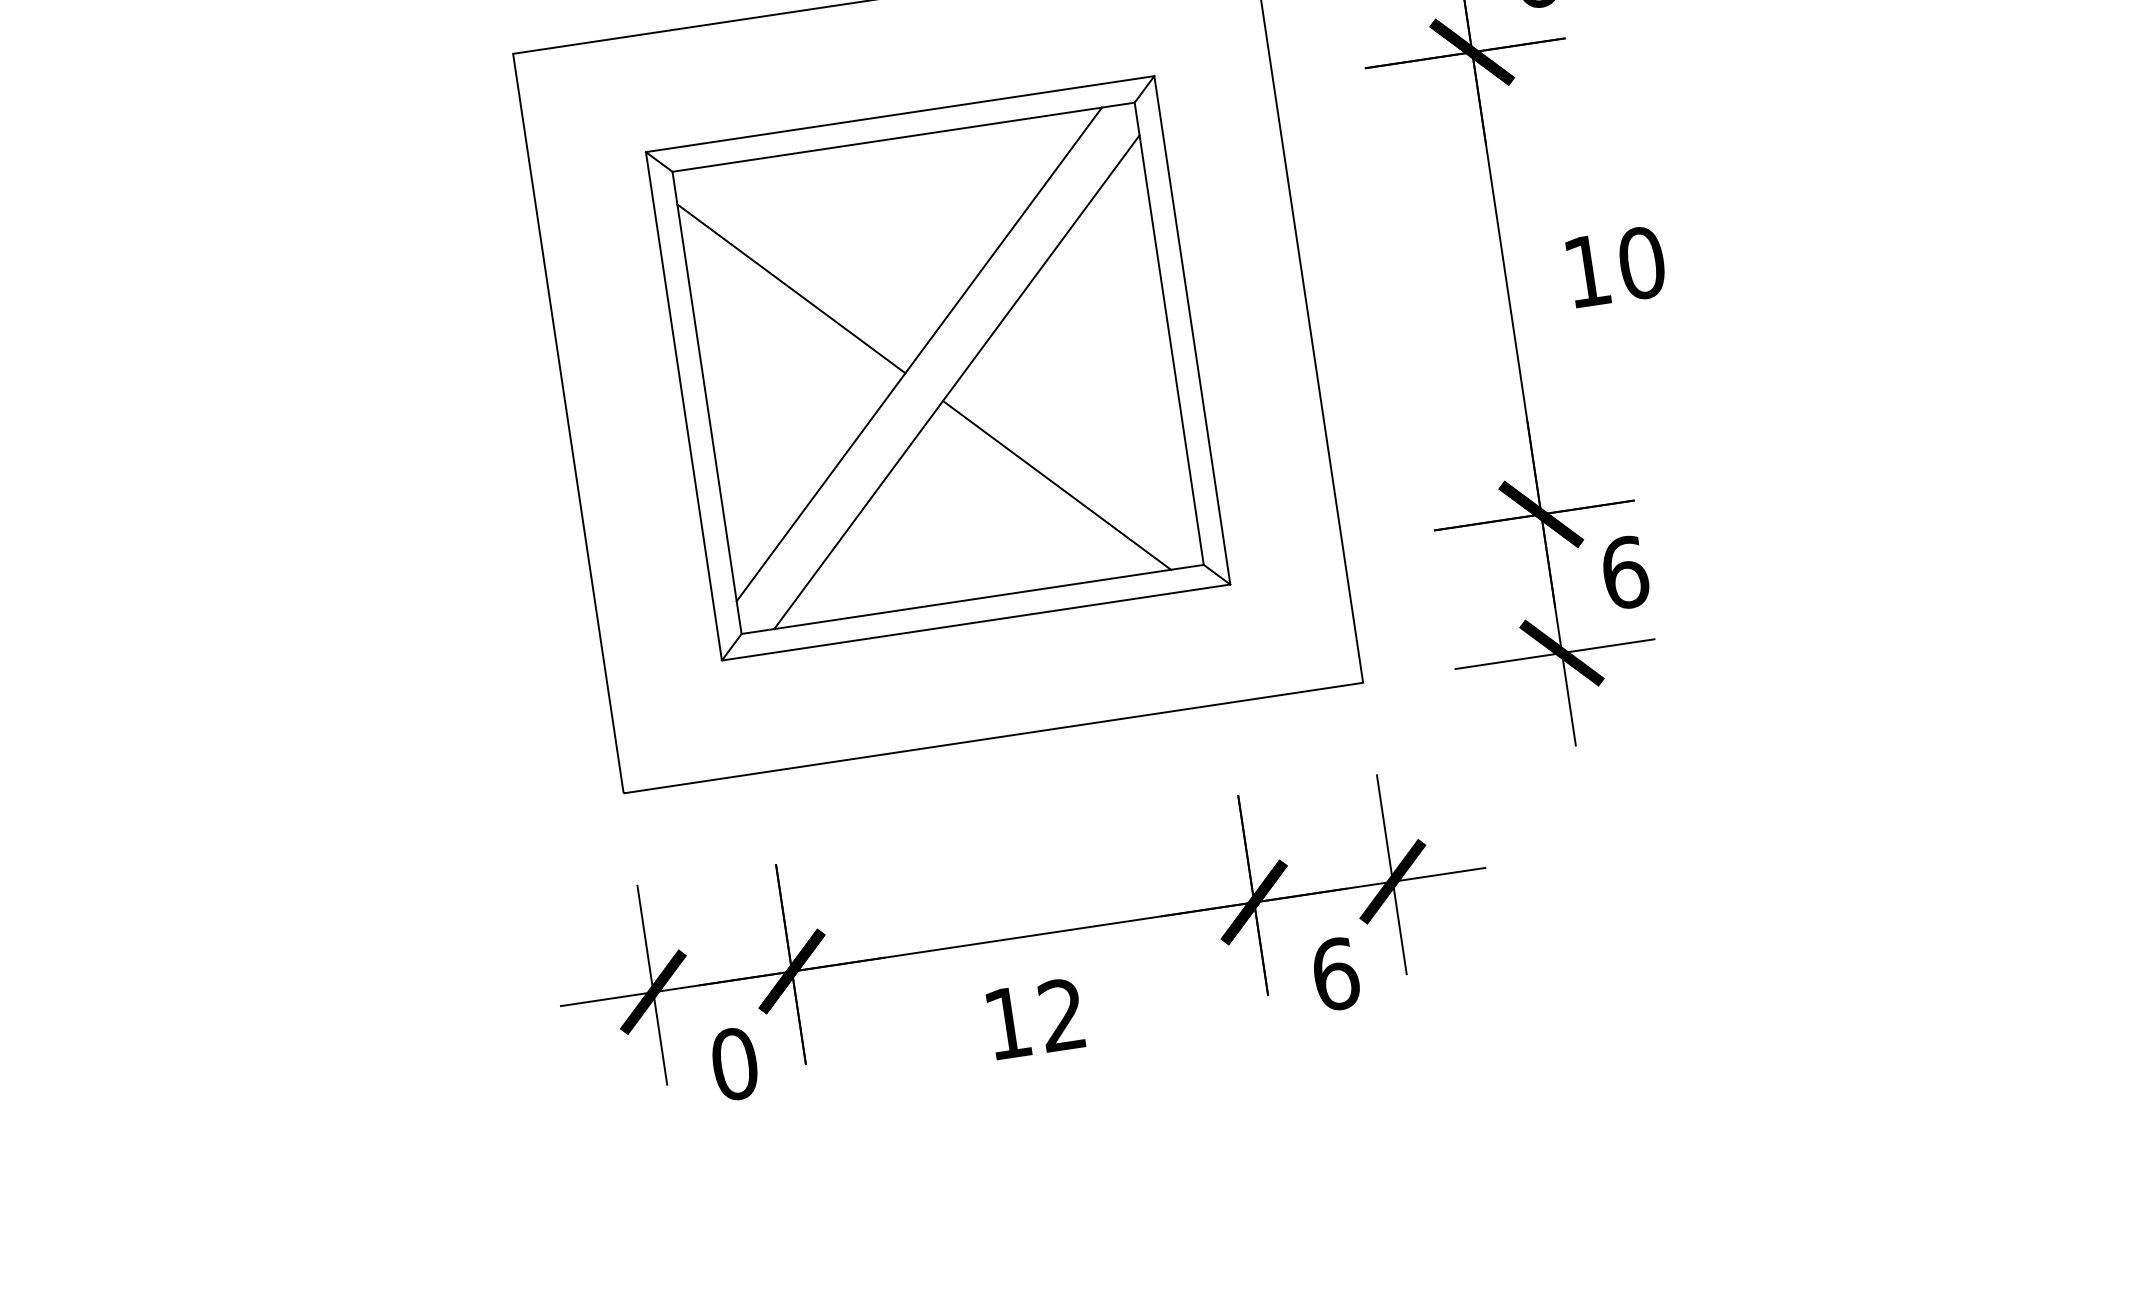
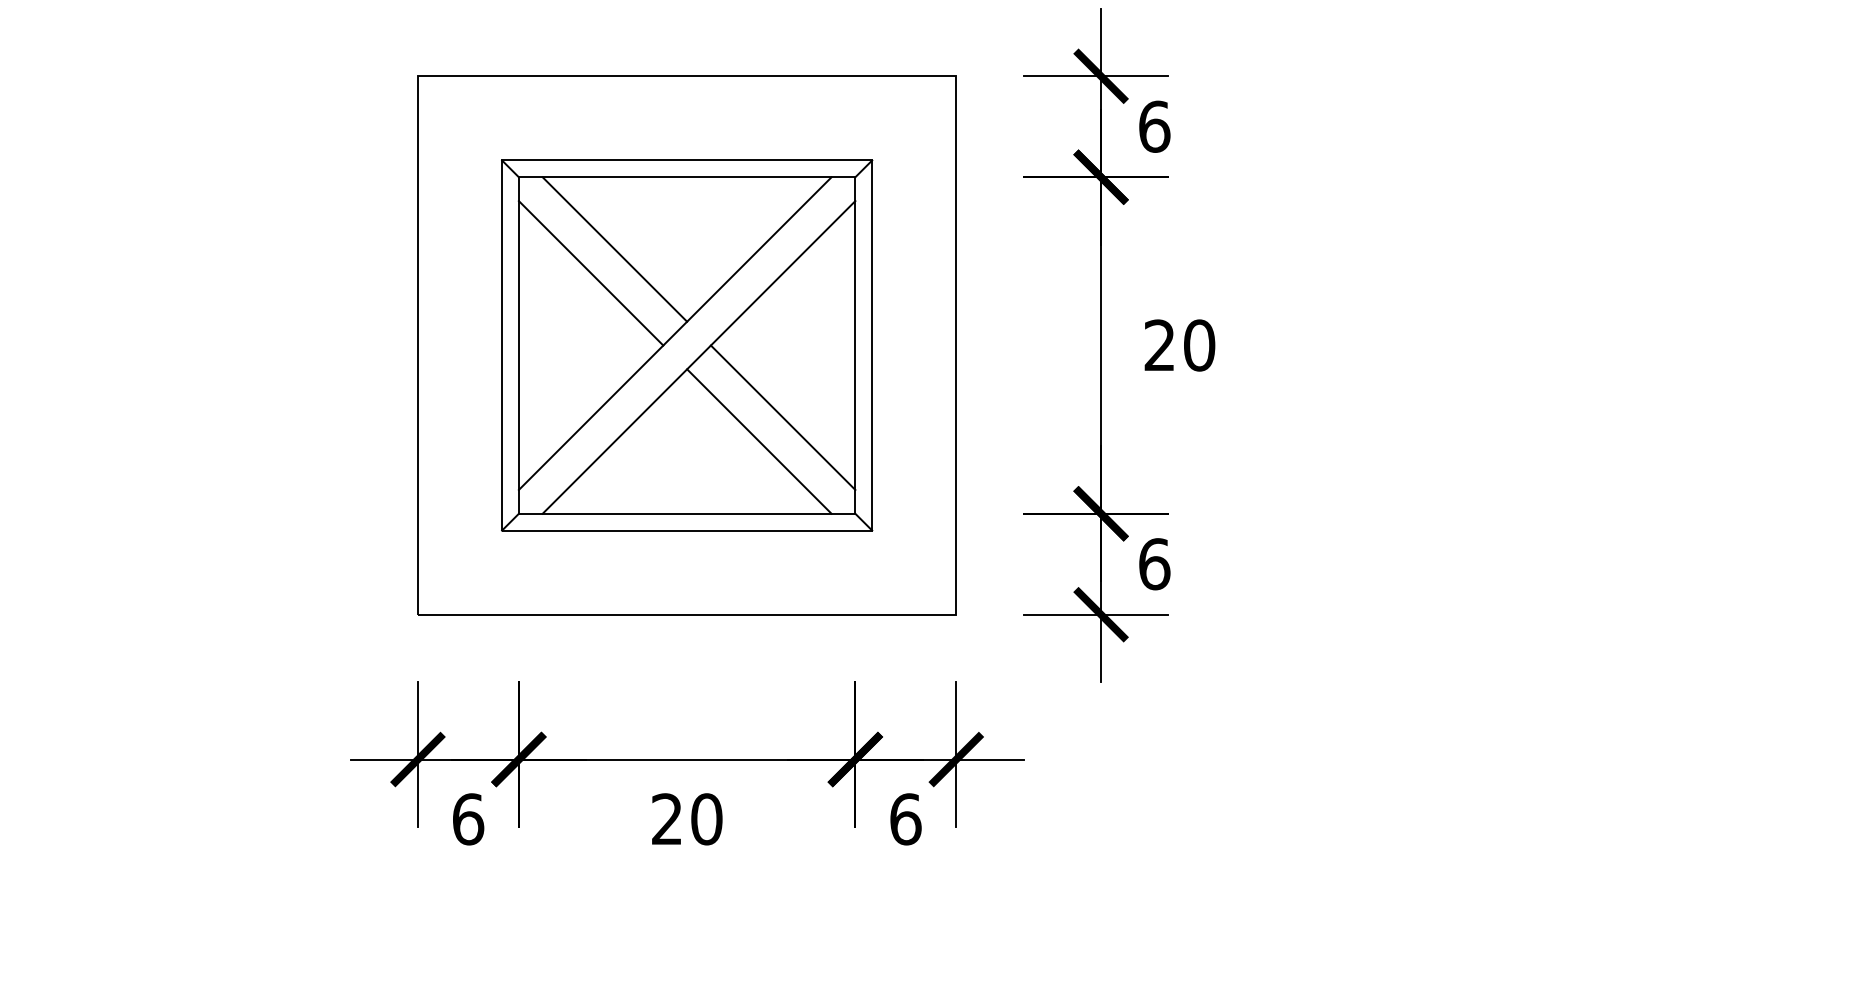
line: (818, 251) -> (614, 249), added
text: (1586, 269) -> (1159, 344), 10 -> 20
line: (1083, 447) -> (782, 417), added
text: (1035, 1019) -> (687, 819), 12 -> 20
text: (735, 1064) -> (468, 819), 0 -> 6

